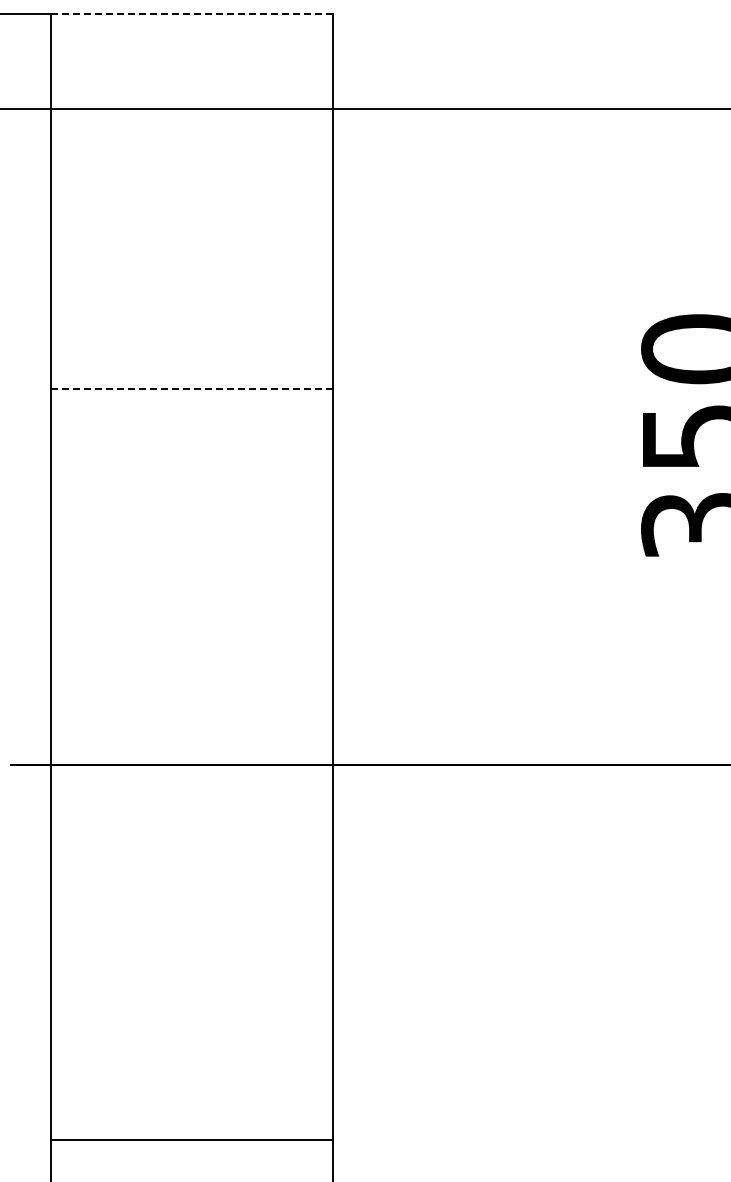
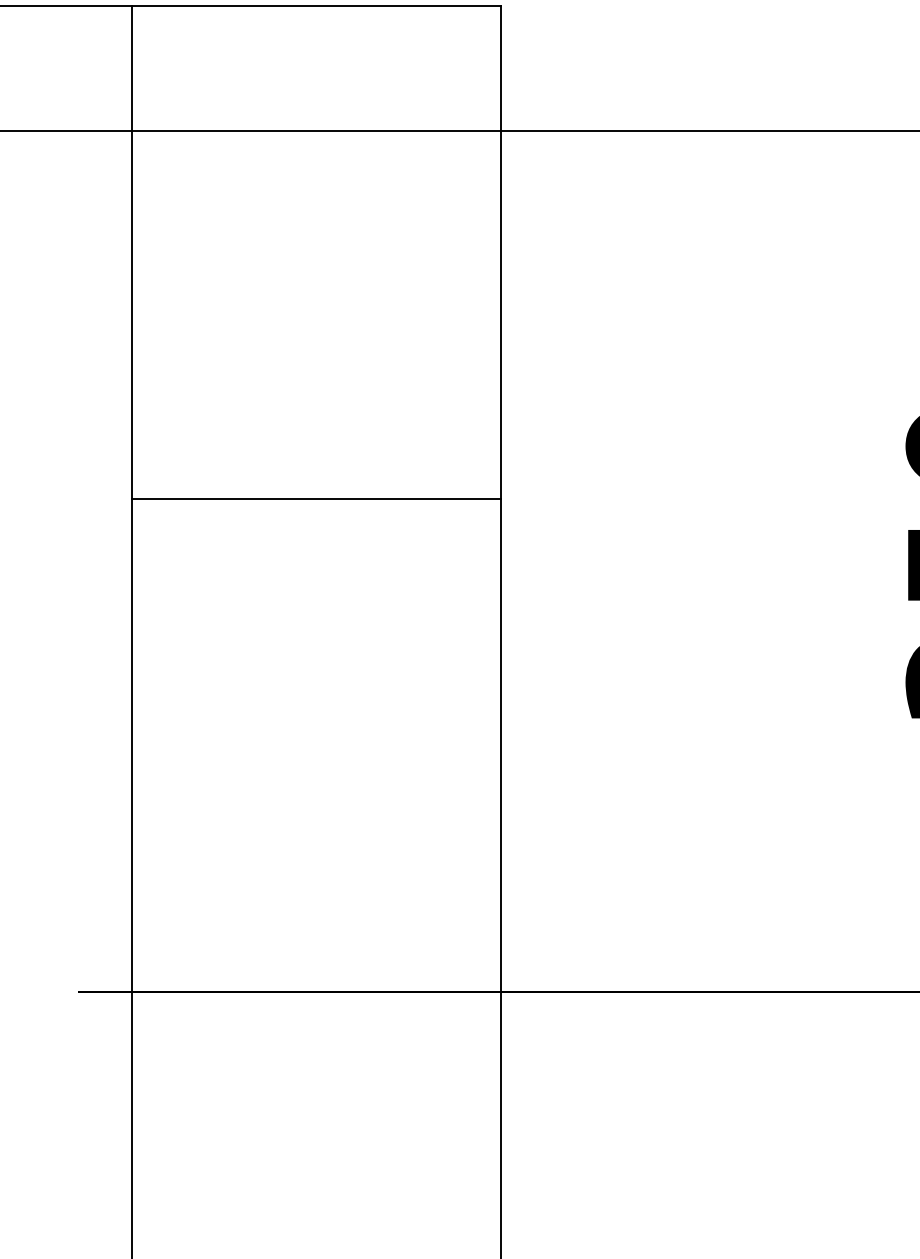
line: (192, 13) -> (317, 5), dashed -> solid
line: (192, 389) -> (317, 499), dashed -> solid

